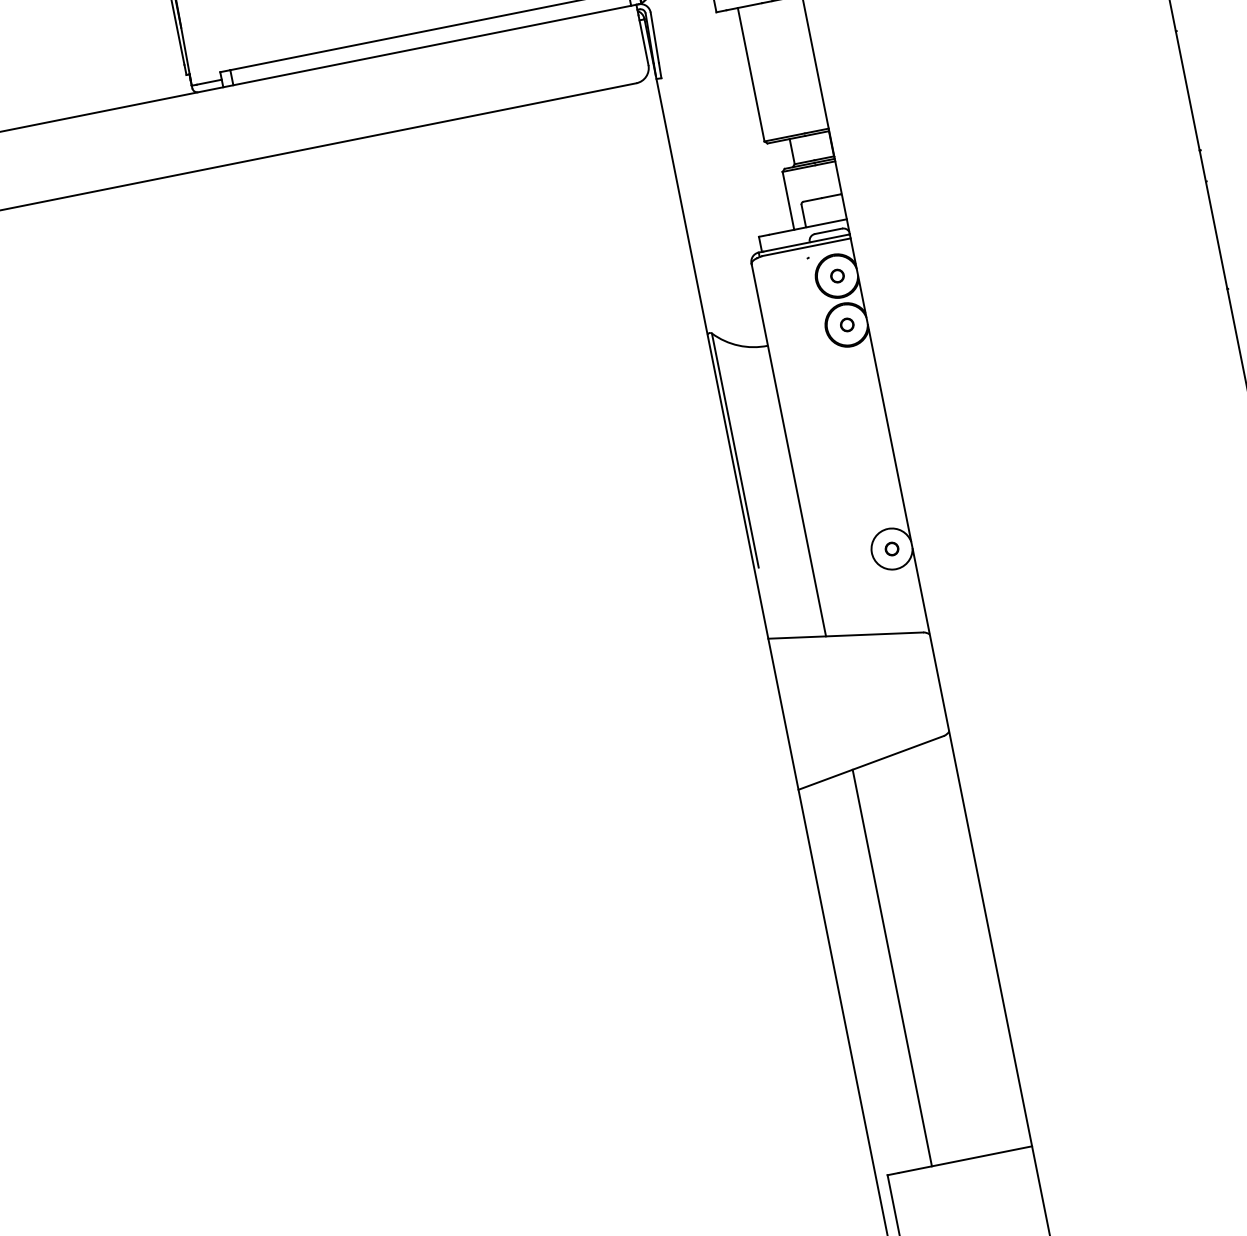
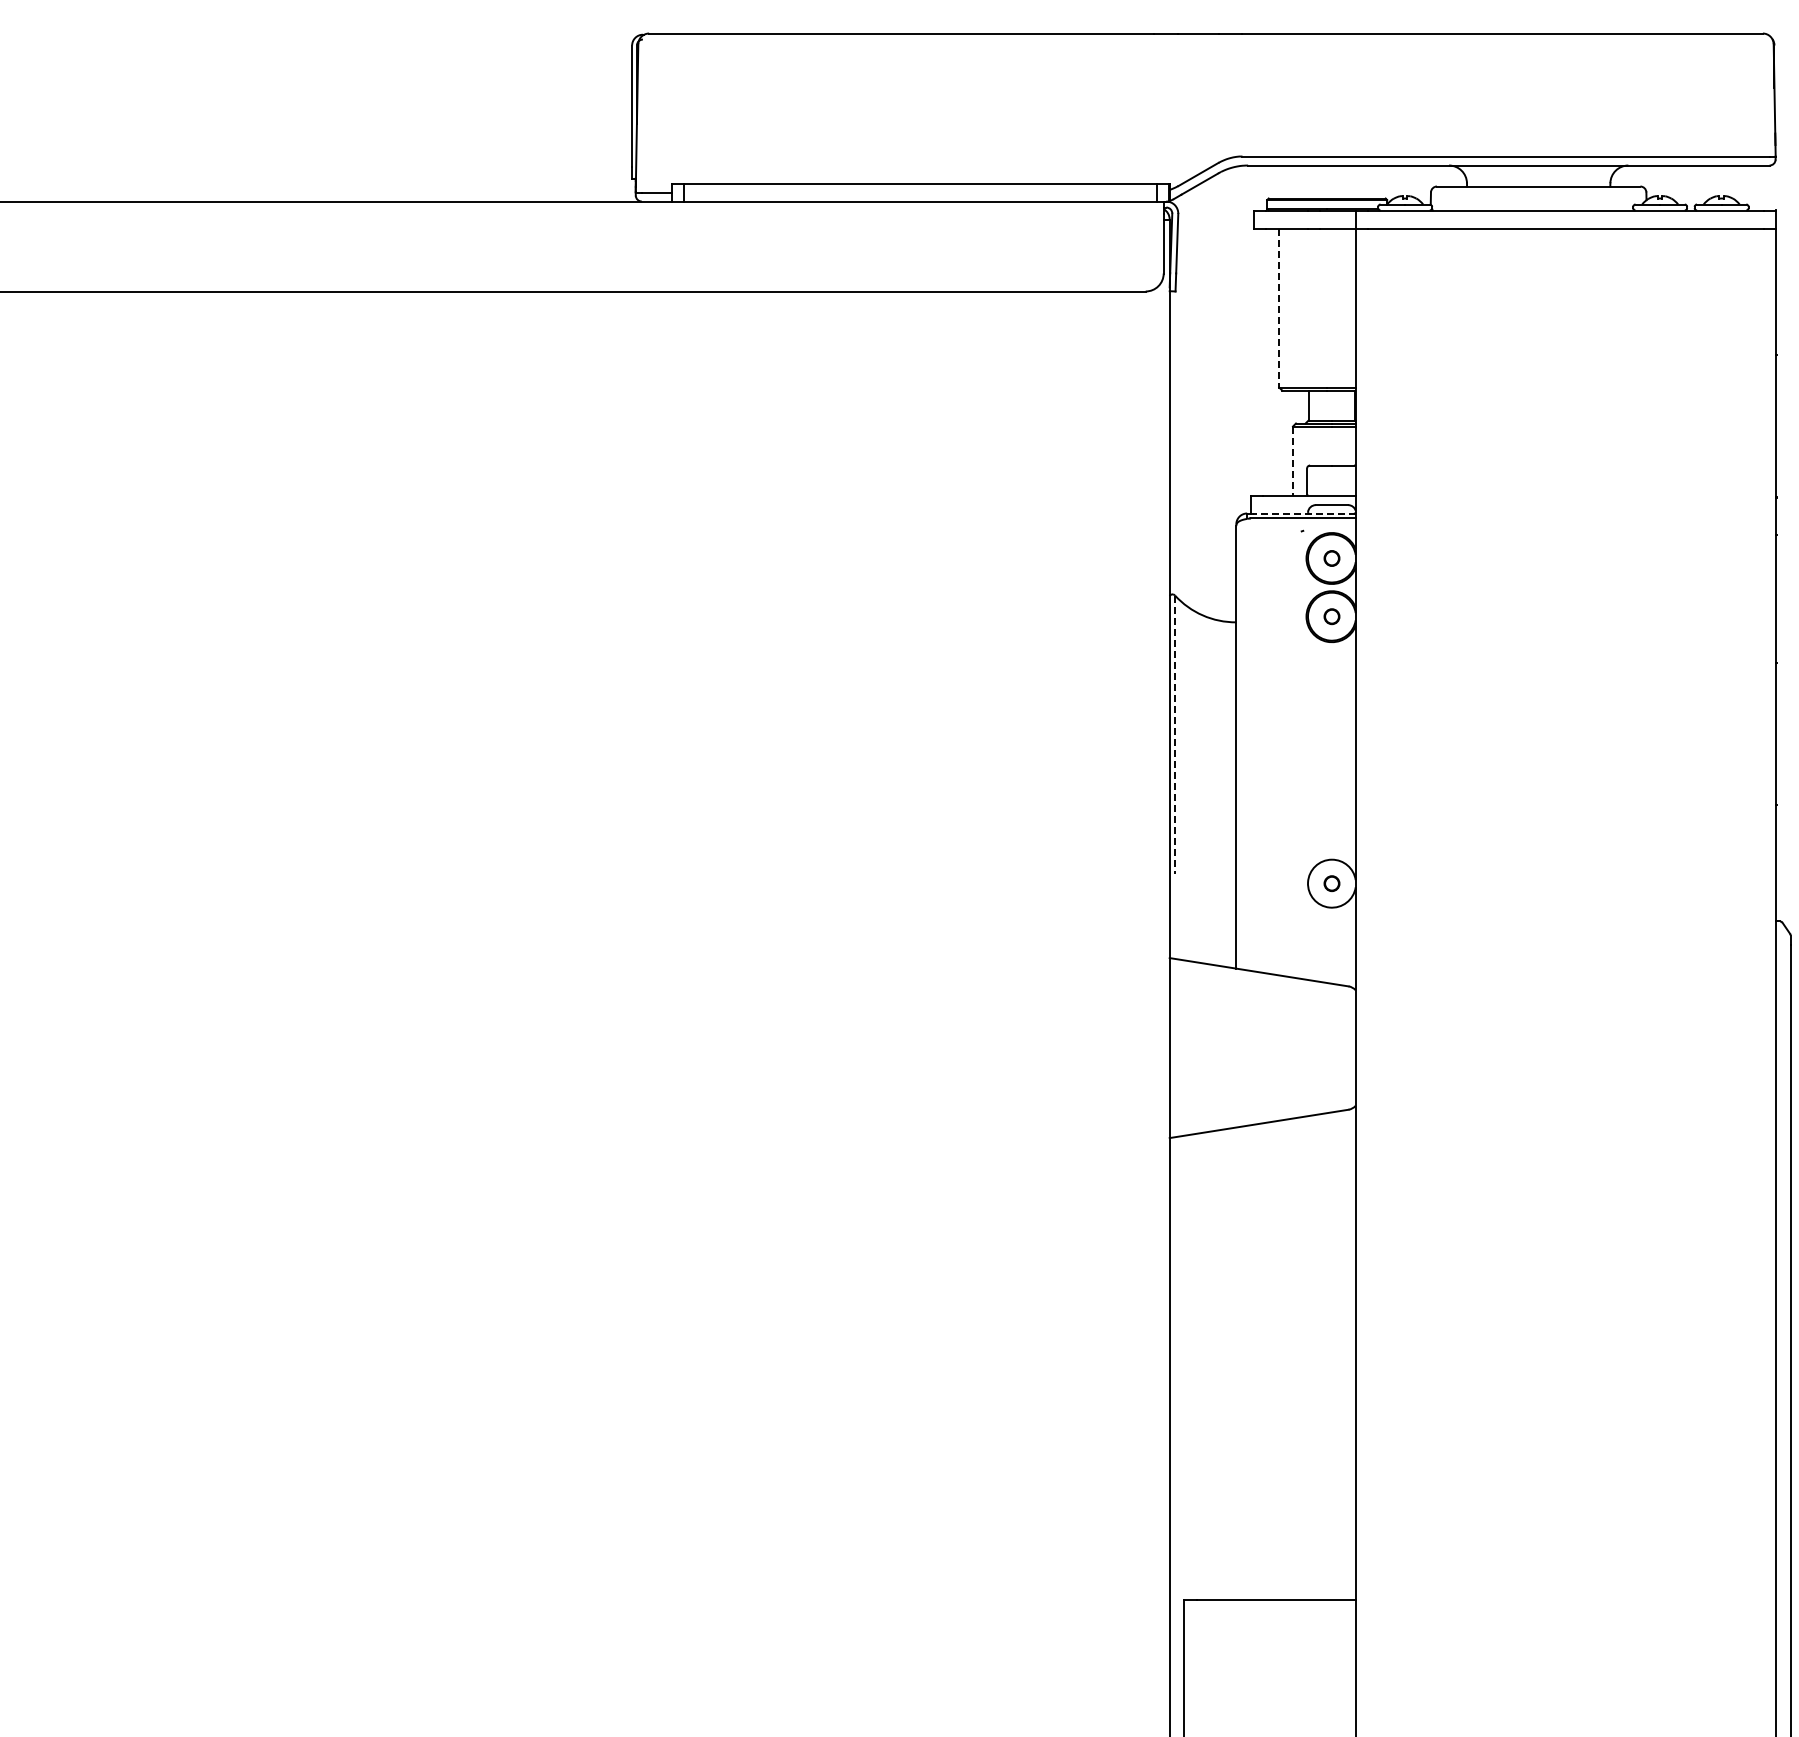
line: (751, 75) -> (1279, 308), solid -> dashed
line: (788, 201) -> (1293, 461), solid -> dashed
line: (806, 242) -> (1304, 513), solid -> dashed
line: (735, 451) -> (1174, 735), solid -> dashed
line: (892, 967) -> (1236, 1363), removed

